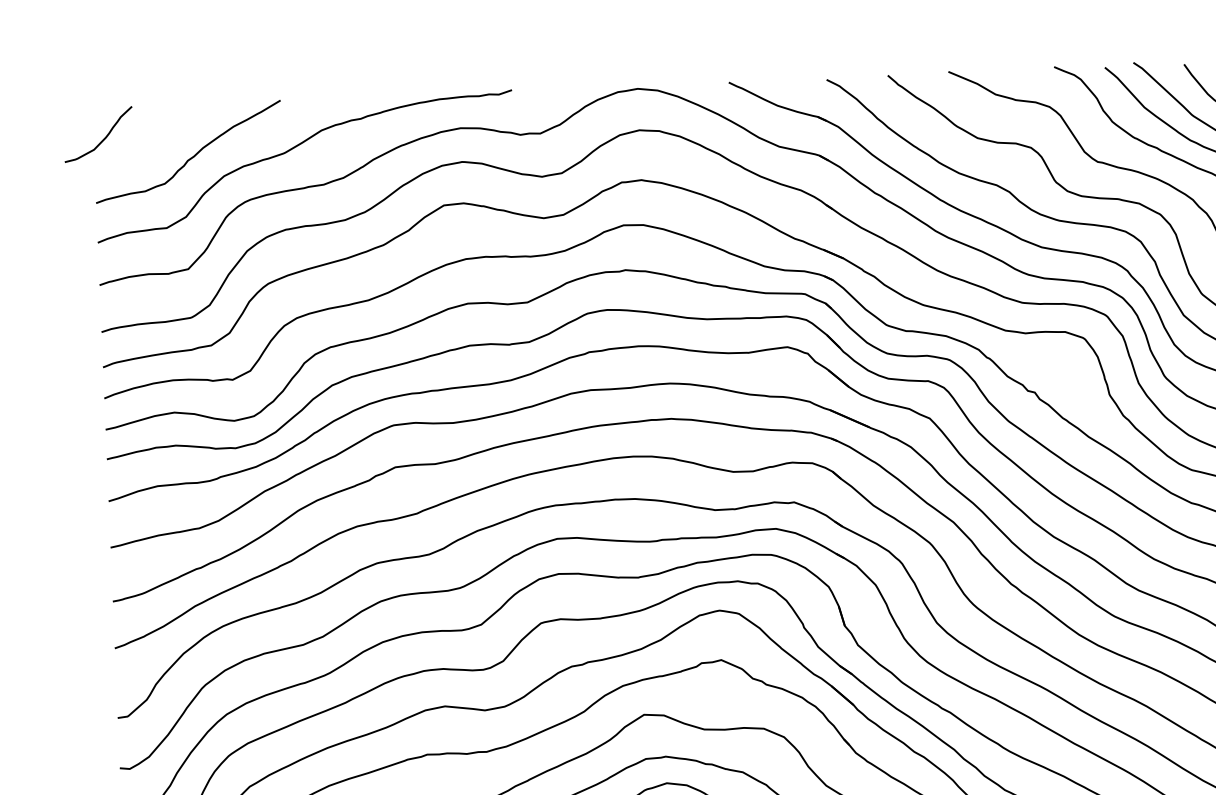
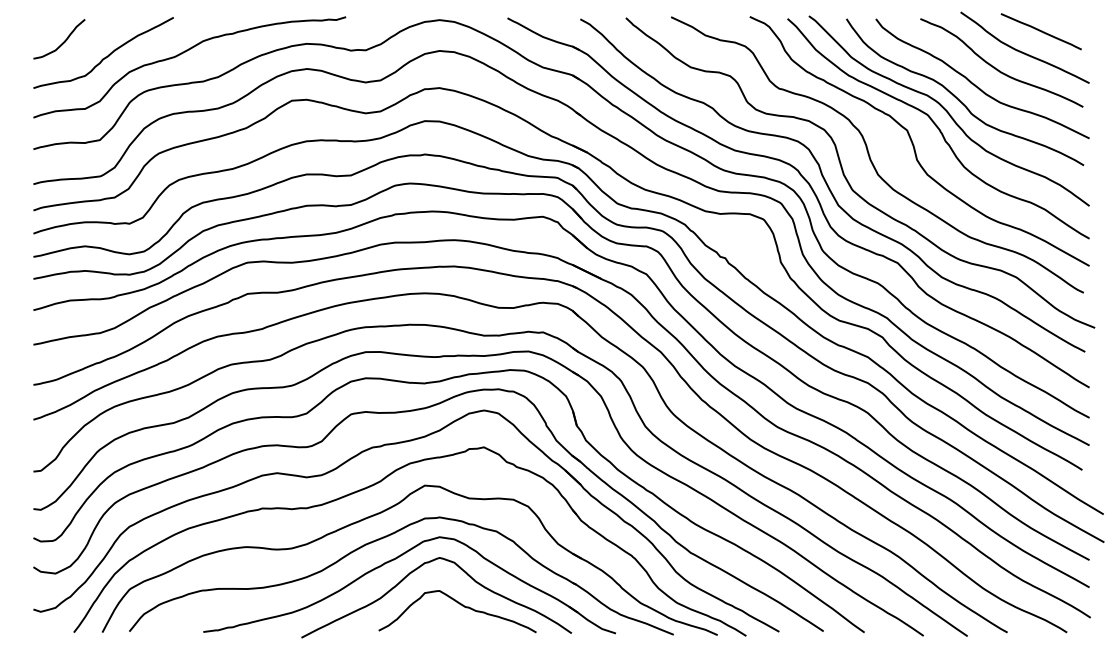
curve: (102, 138) -> (62, 42), moved

